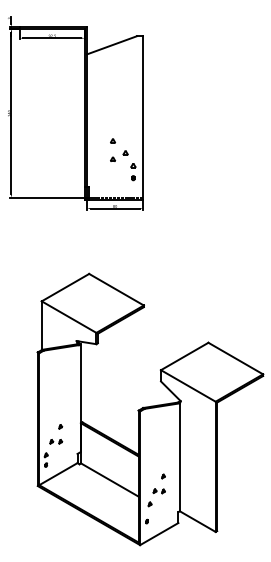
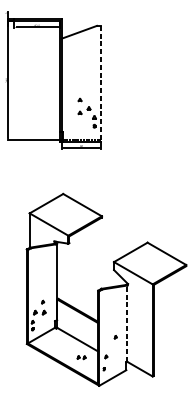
line: (143, 118) -> (101, 84), solid -> dashed
part: (56, 441) -> (40, 312), size x1.4
line: (179, 457) -> (127, 323), solid -> dashed
part: (158, 491) -> (81, 357), moved

